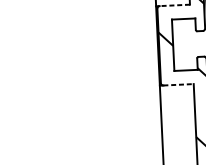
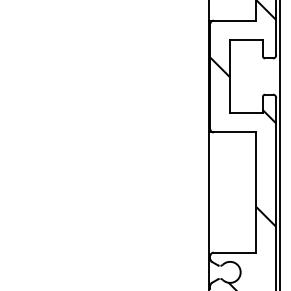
line: (174, 5) -> (234, 20), dashed -> solid
line: (178, 84) -> (235, 132), dashed -> solid

